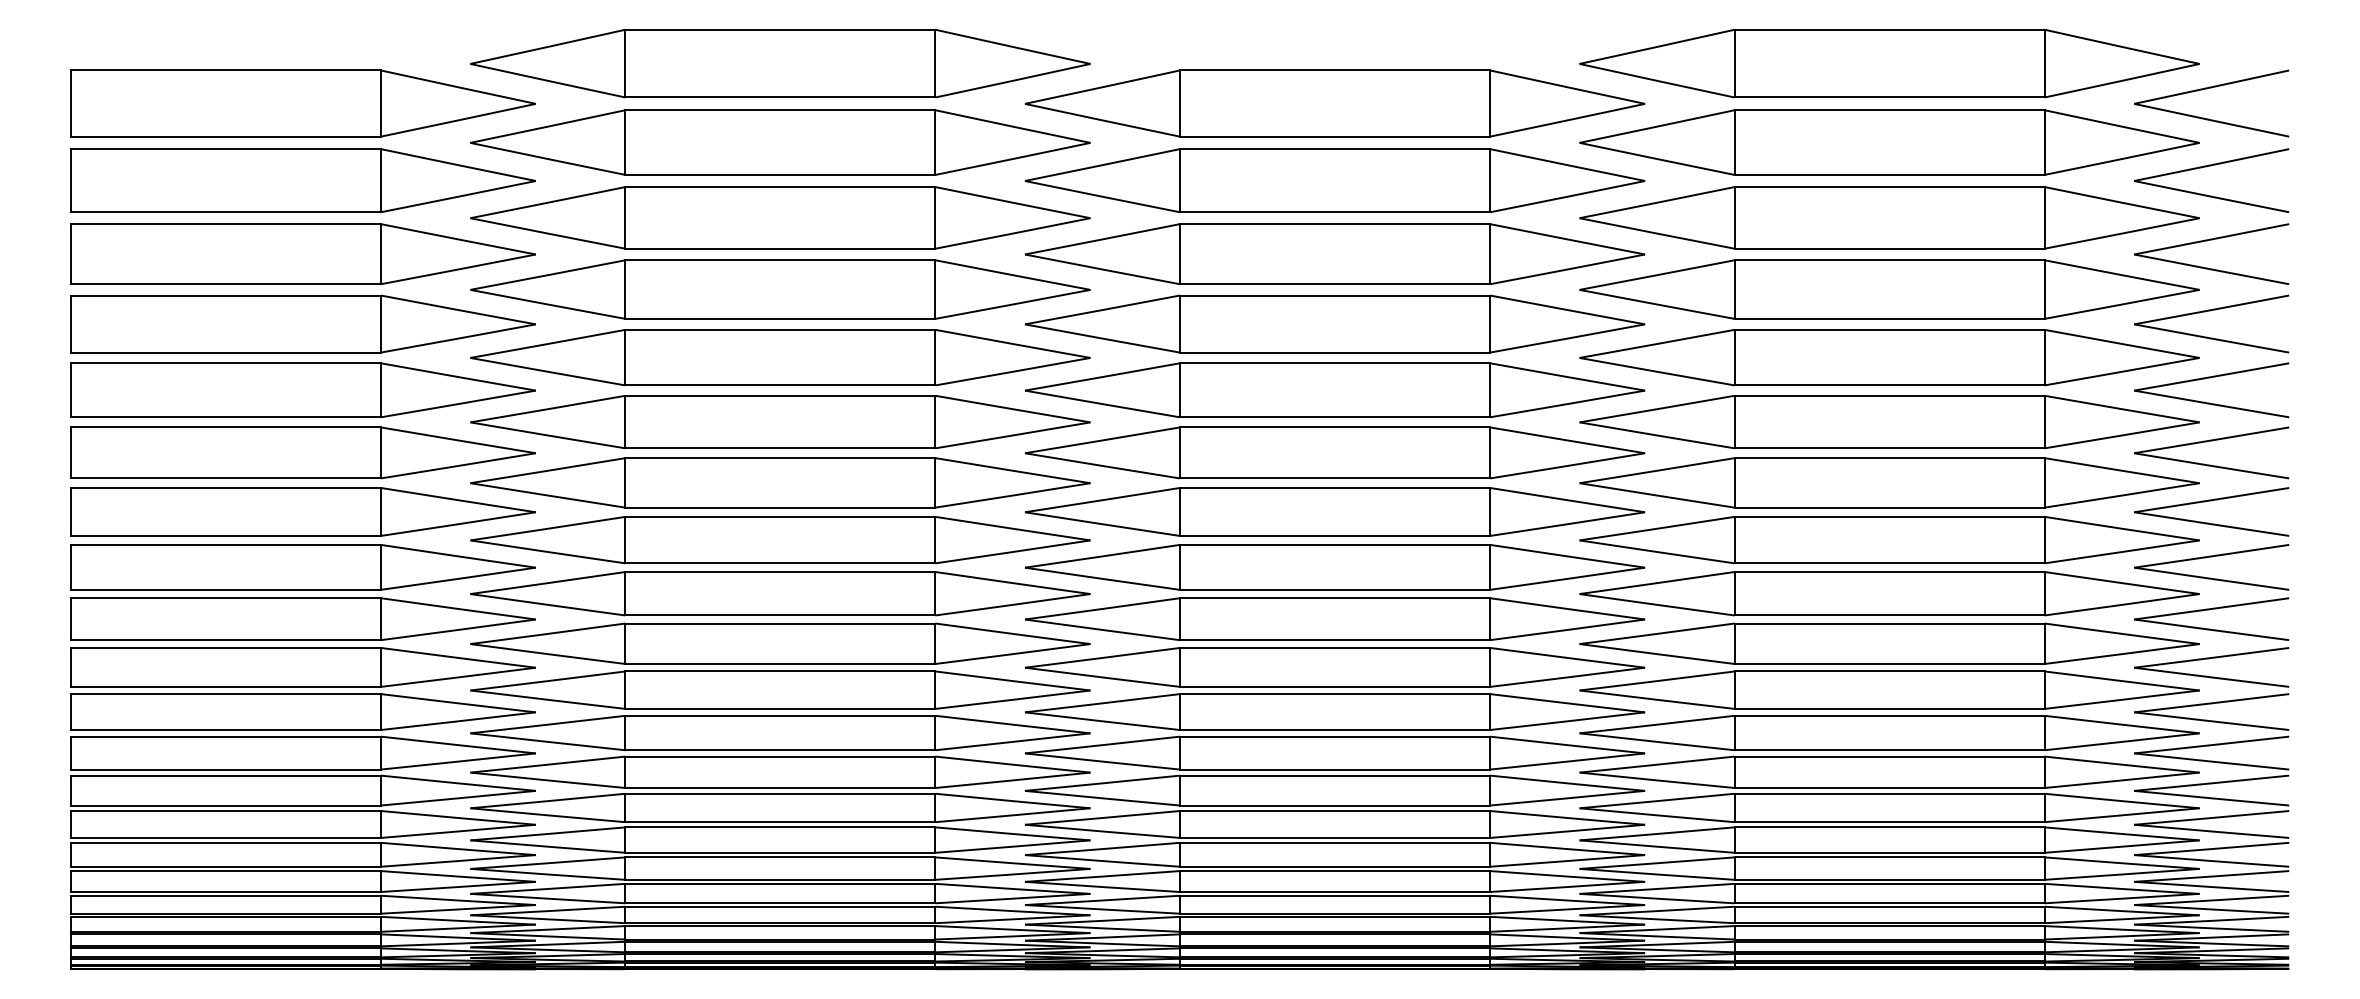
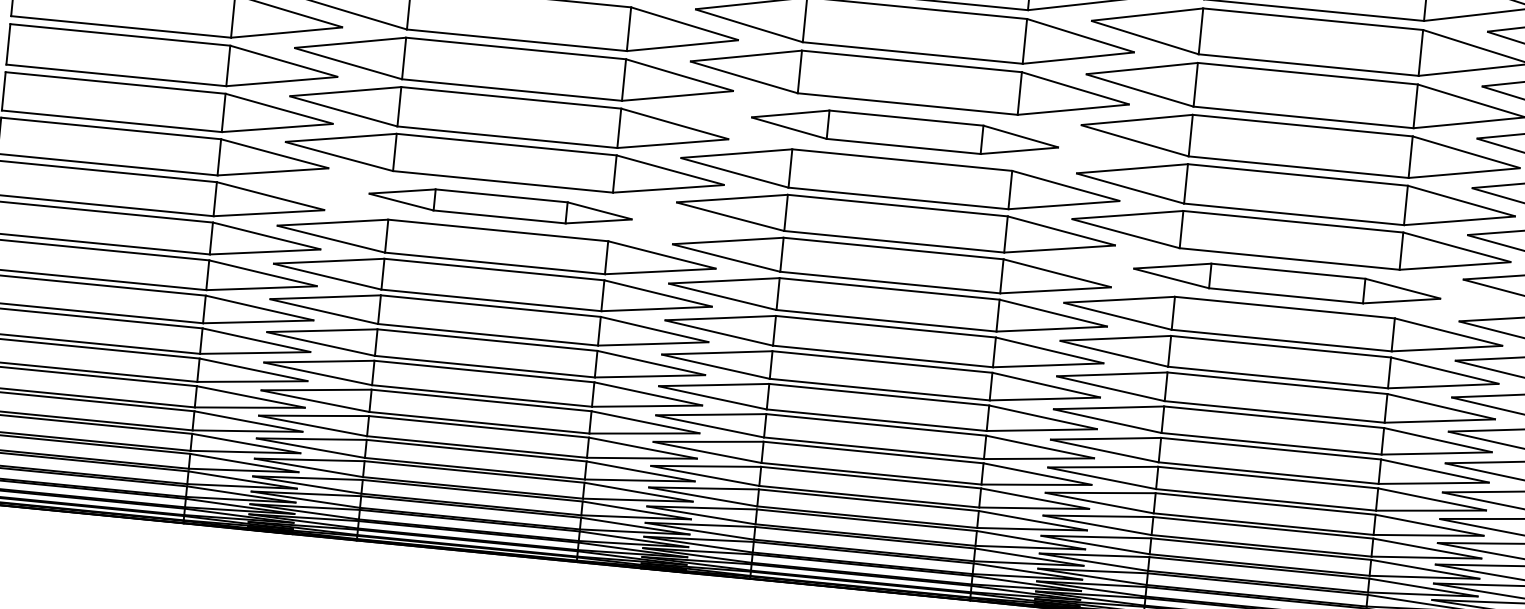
part: (1335, 323) -> (905, 131), size x0.7
part: (780, 482) -> (500, 206), size x0.6
part: (1889, 482) -> (1287, 283), size x0.7

